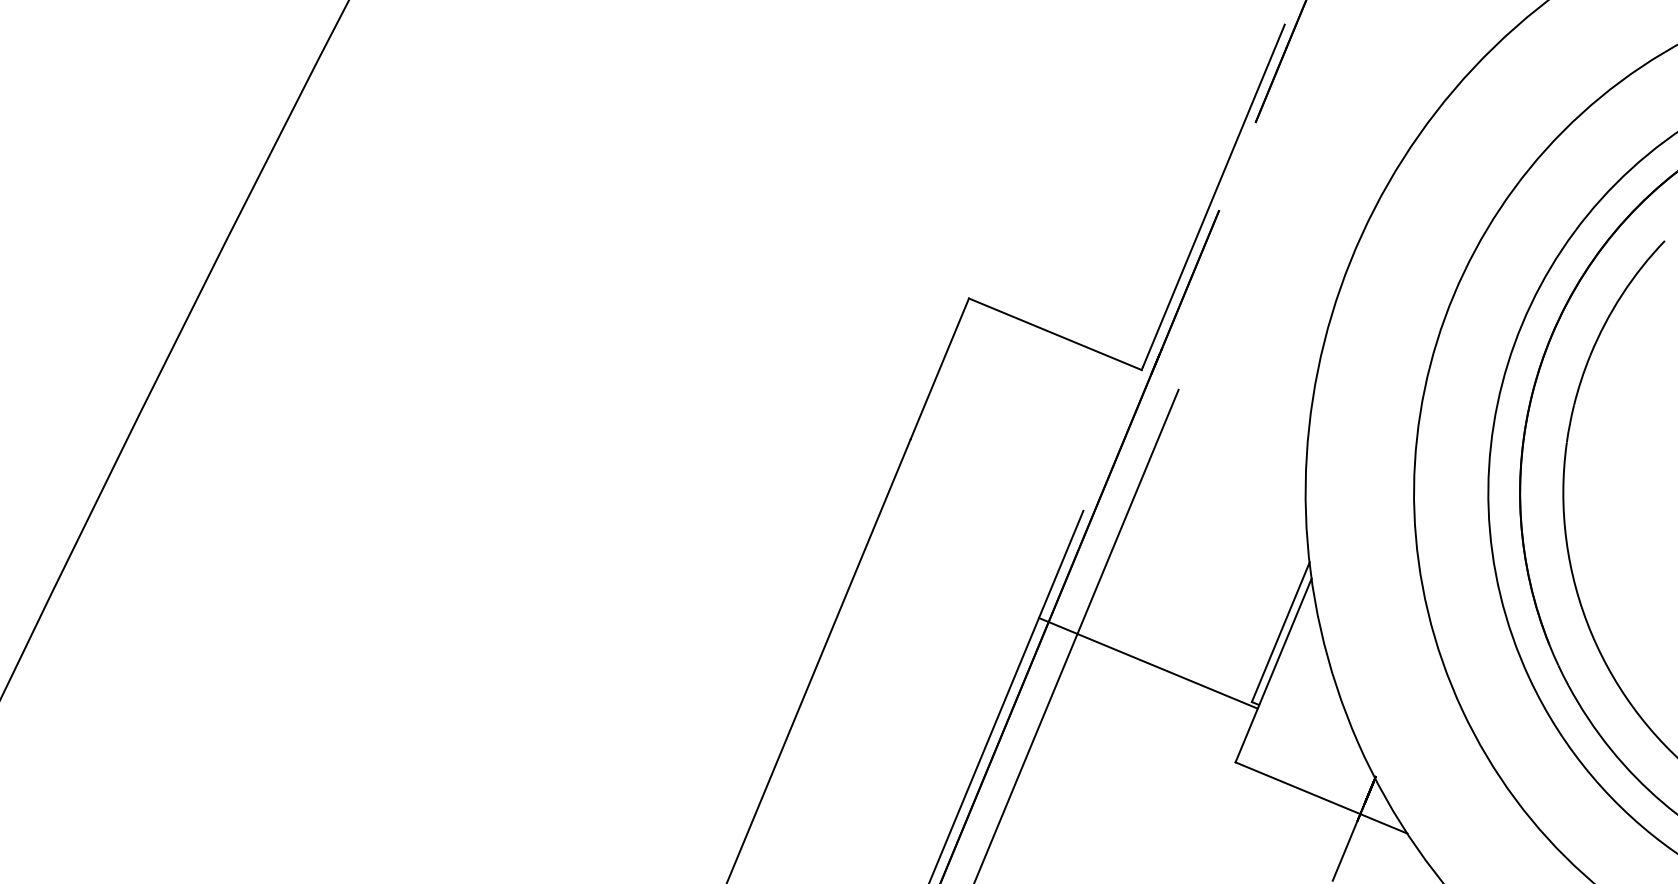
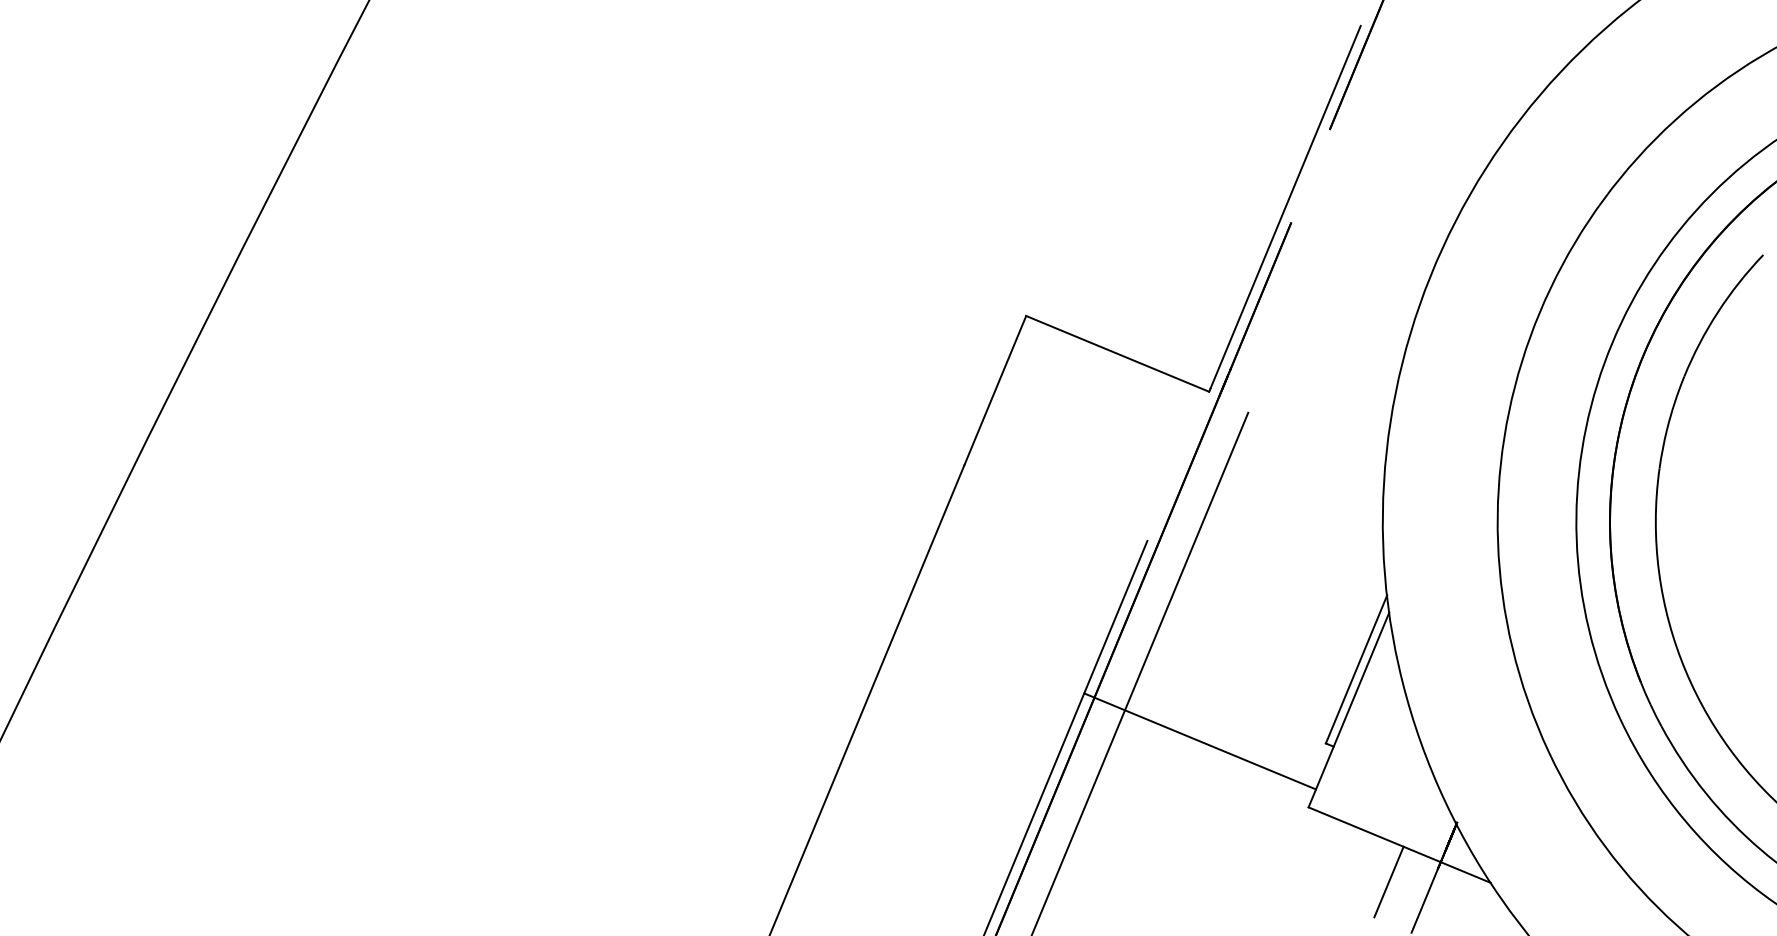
line: (1147, 663) -> (1199, 741), moved
line: (1311, 832) -> (1388, 881), added

